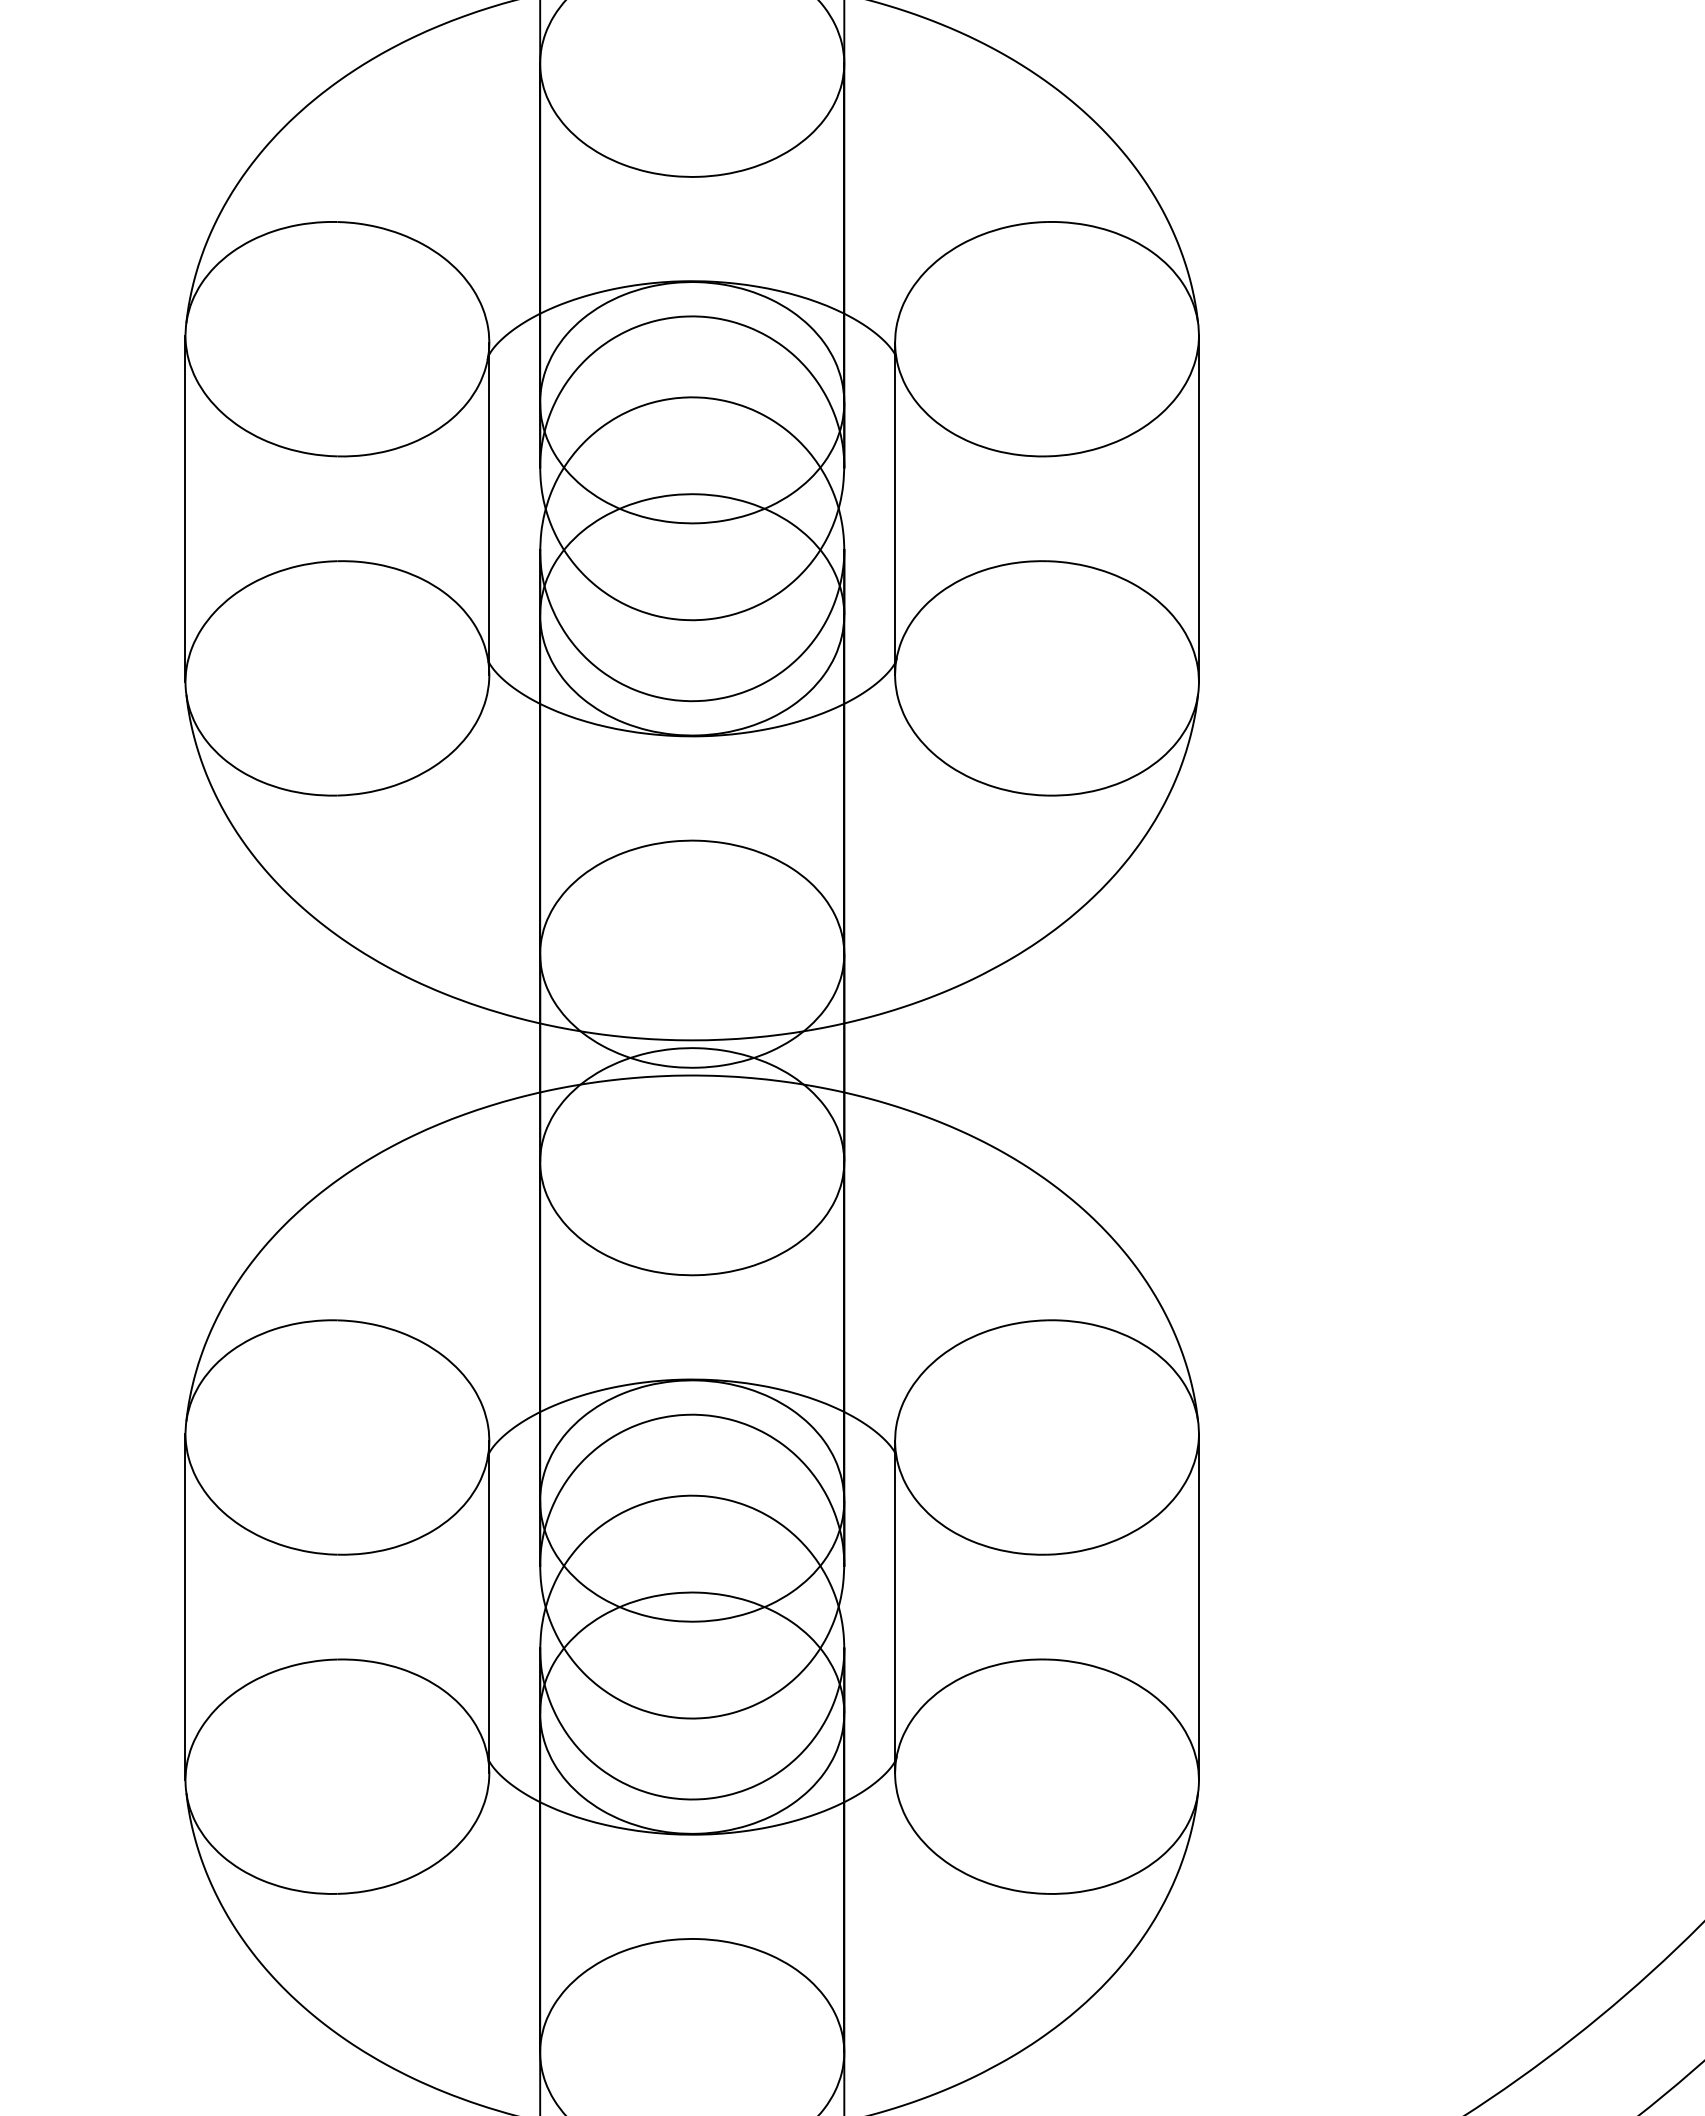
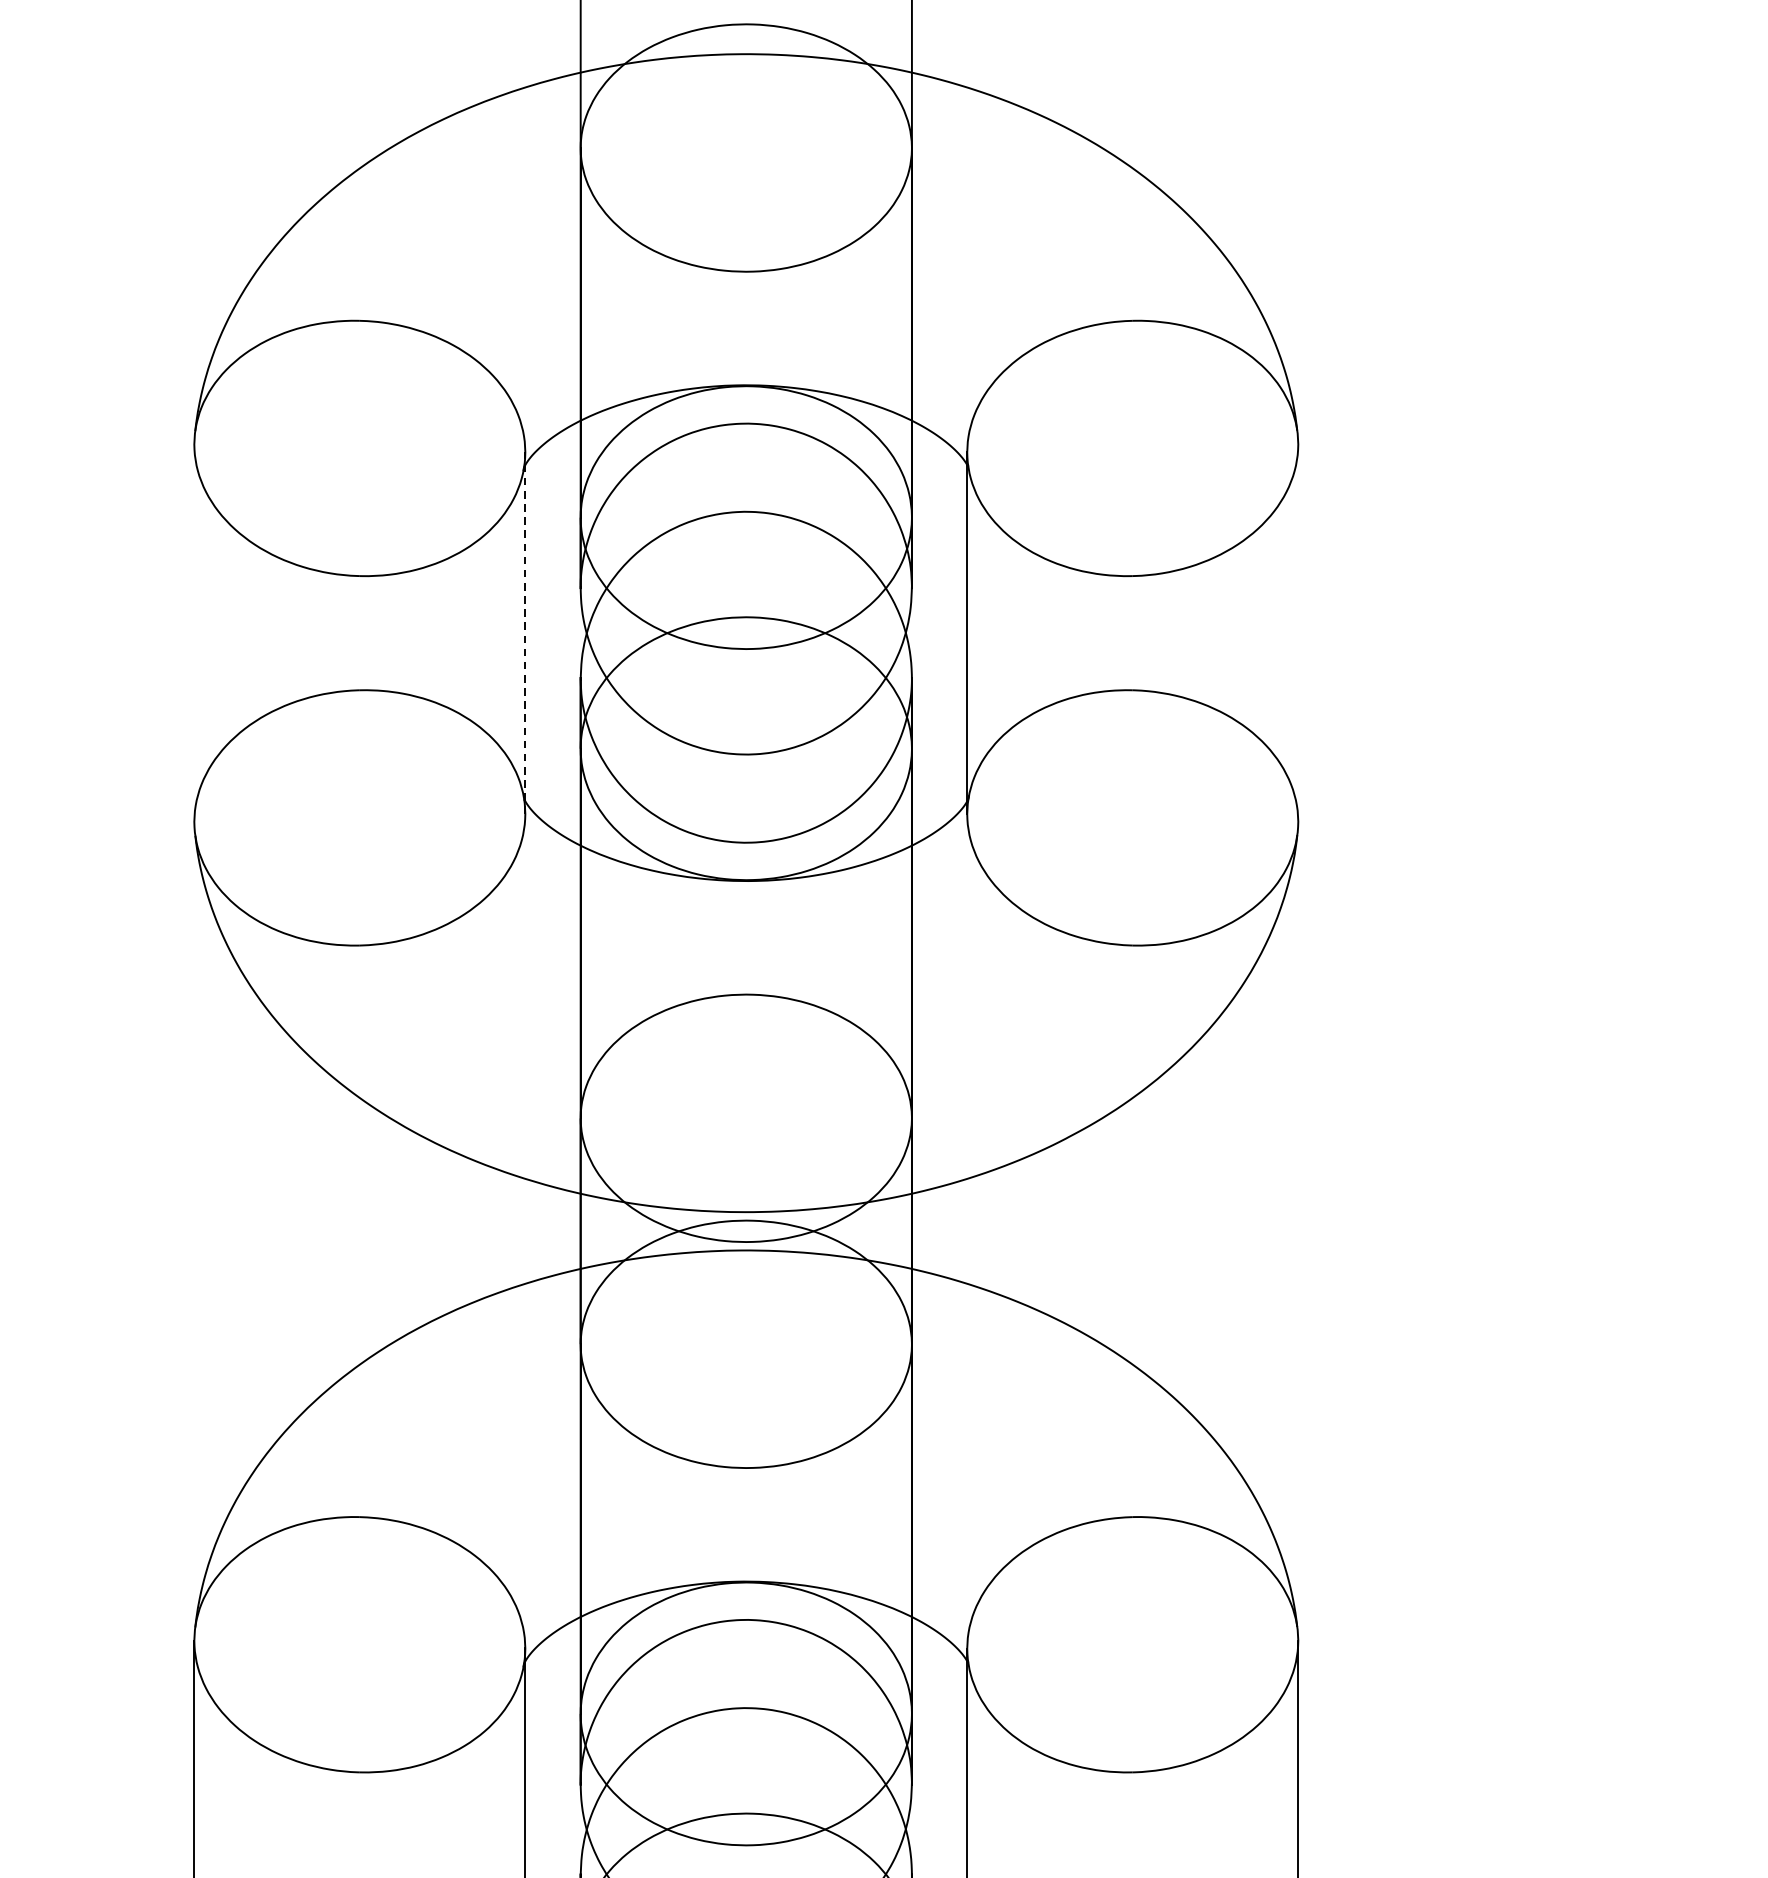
line: (185, 508) -> (194, 632), removed
line: (489, 508) -> (525, 632), solid -> dashed
line: (1198, 508) -> (1297, 632), removed

